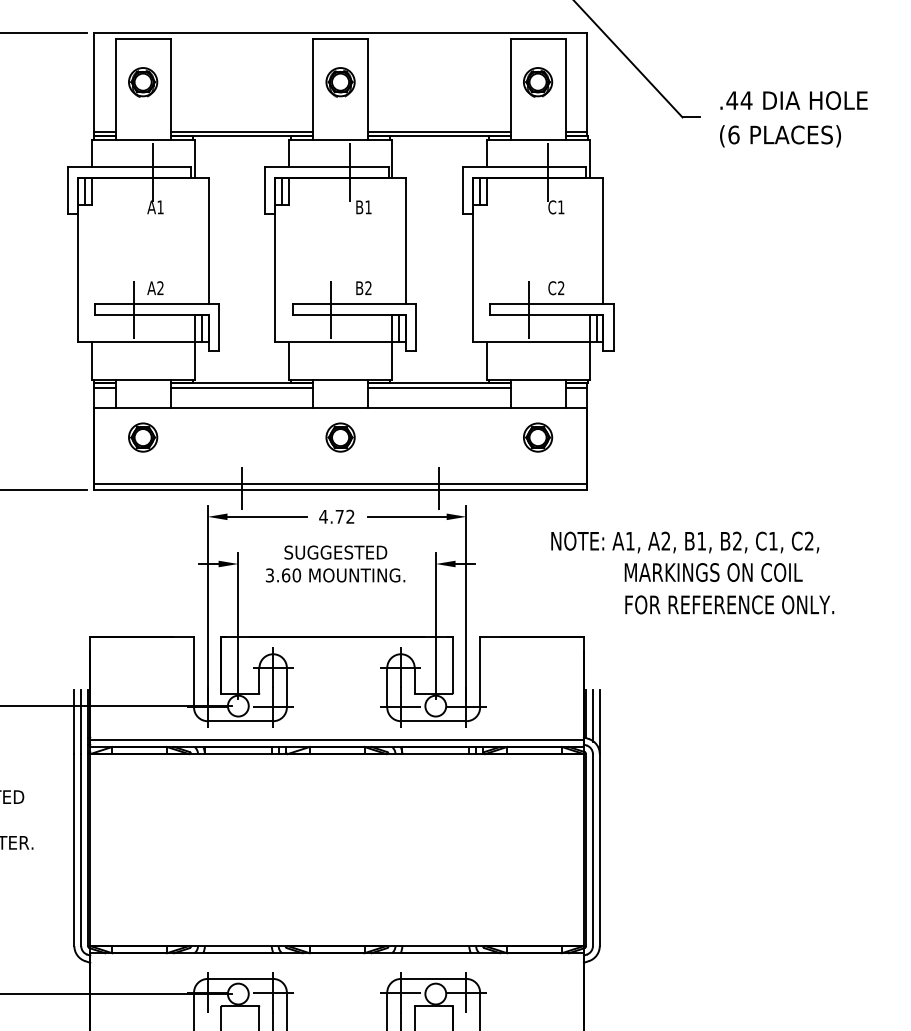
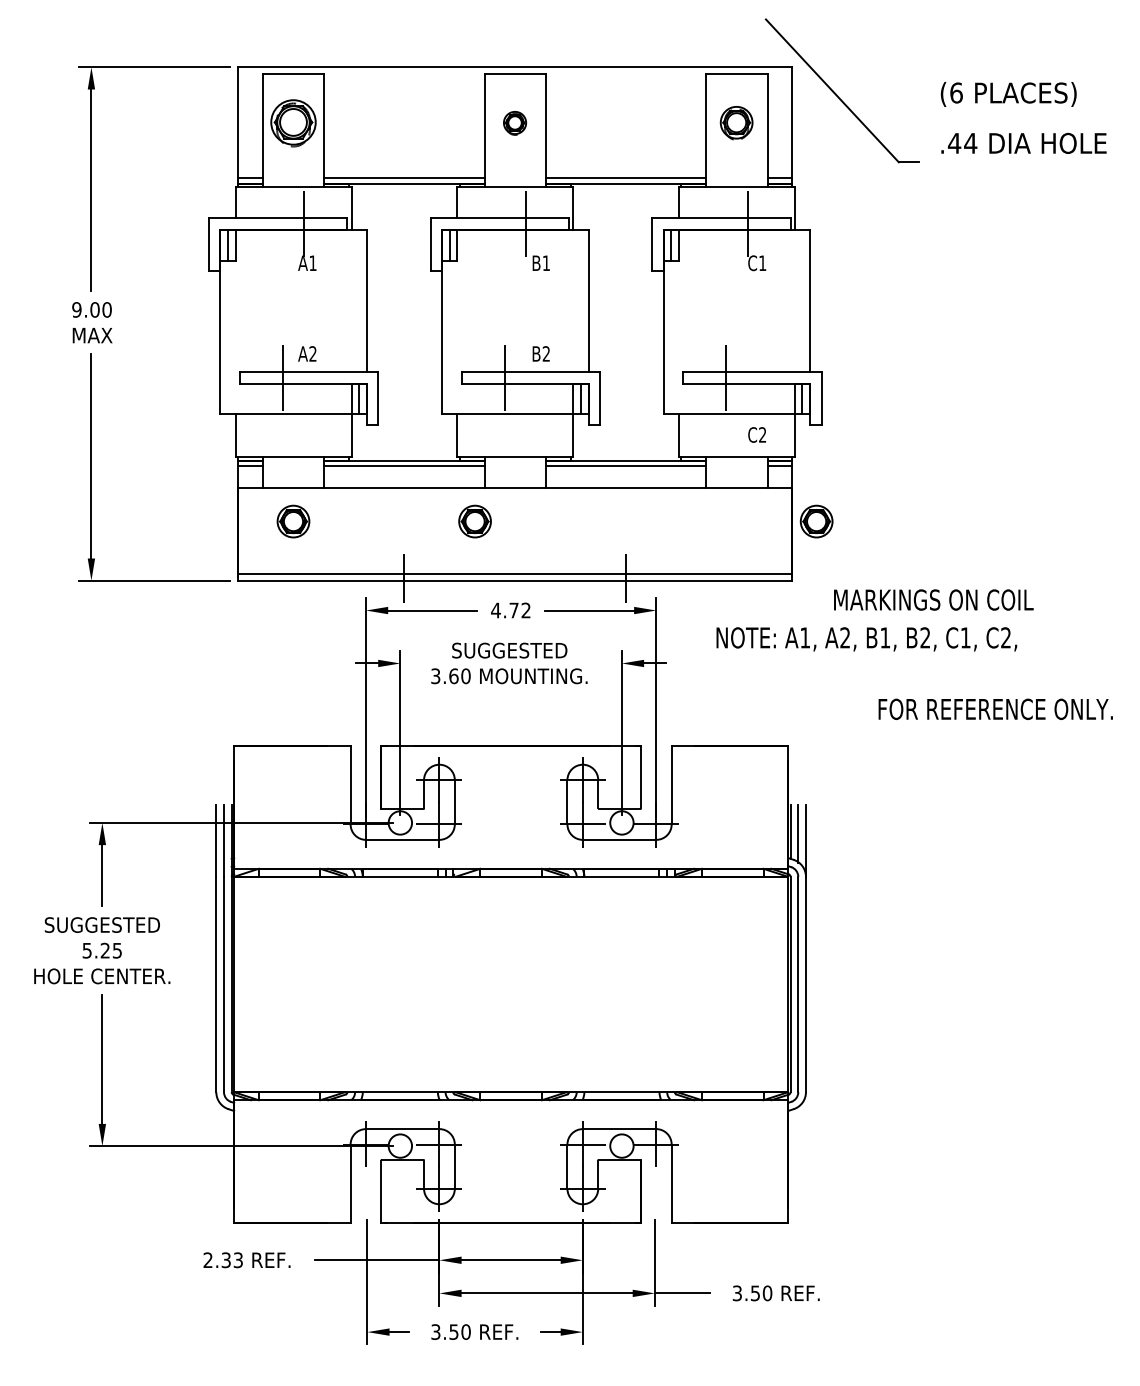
part: (143, 82) -> (293, 123), size x1.4
part: (340, 82) -> (514, 123), size x0.7
text: (780, 136) -> (1008, 94), moved
text: (555, 287) -> (756, 434), moved
part: (340, 437) -> (474, 521), moved
part: (537, 437) -> (816, 521), moved
text: (684, 542) -> (866, 639), moved
text: (713, 572) -> (933, 599), moved
text: (729, 604) -> (995, 708), moved
line: (337, 740) -> (511, 861), removed

